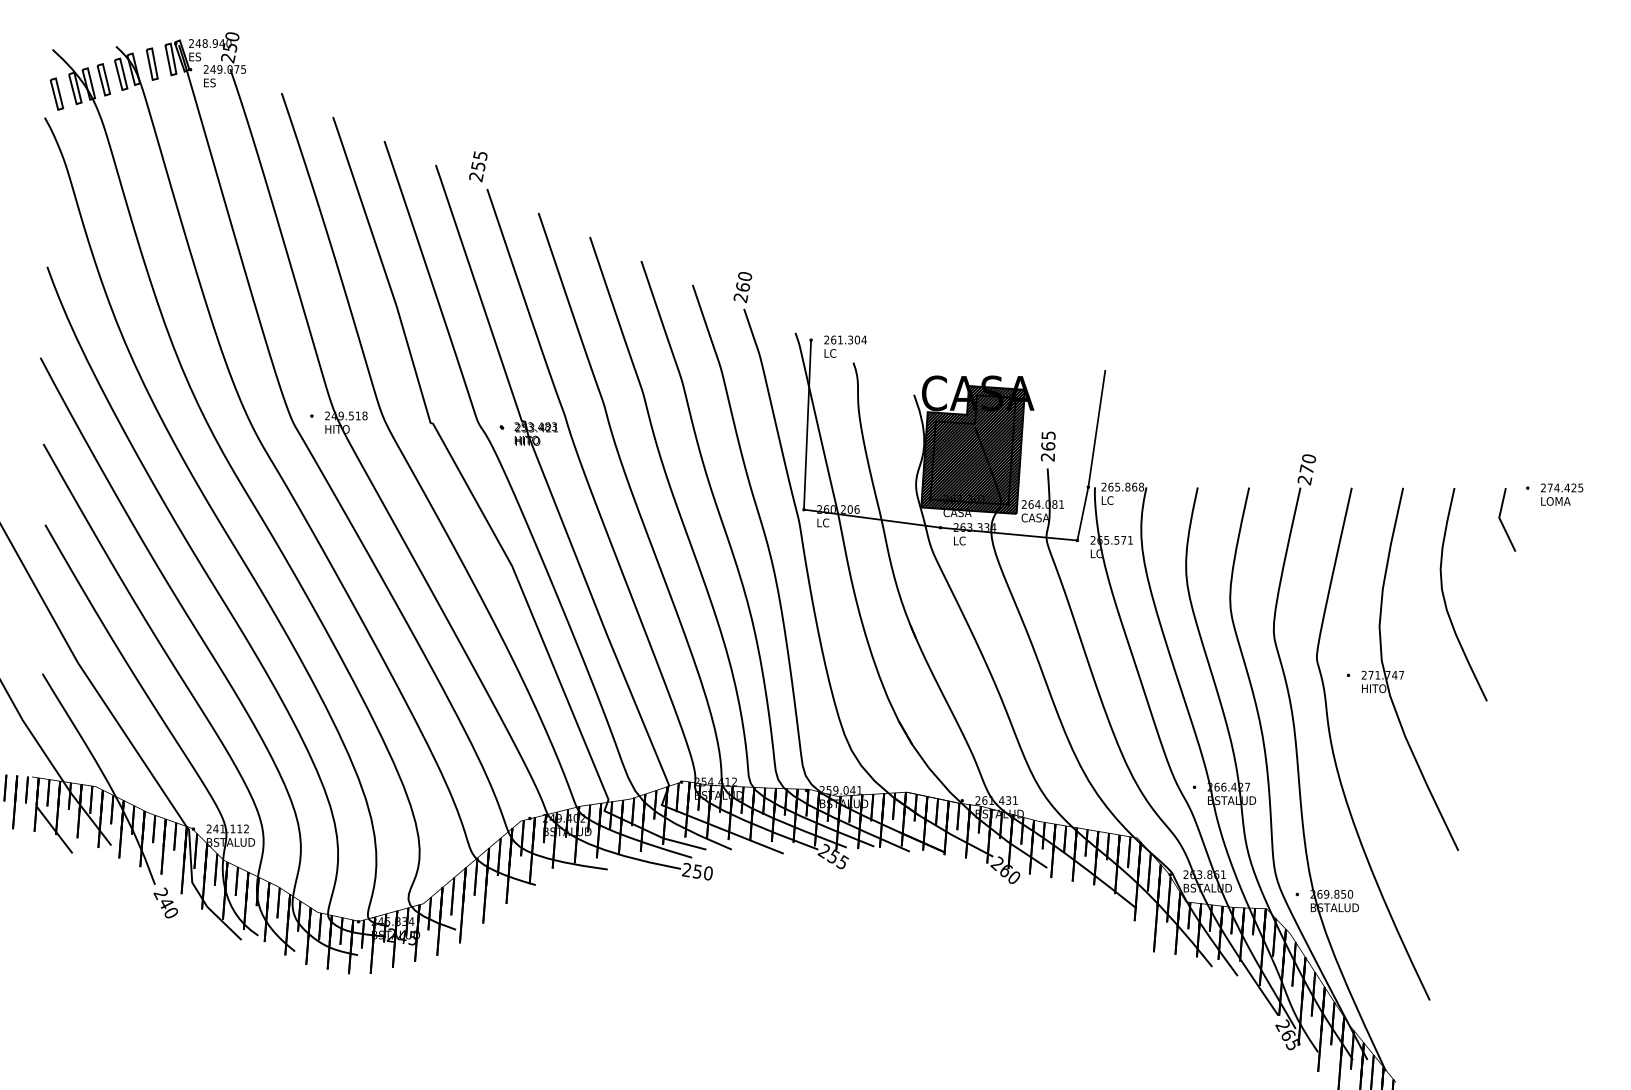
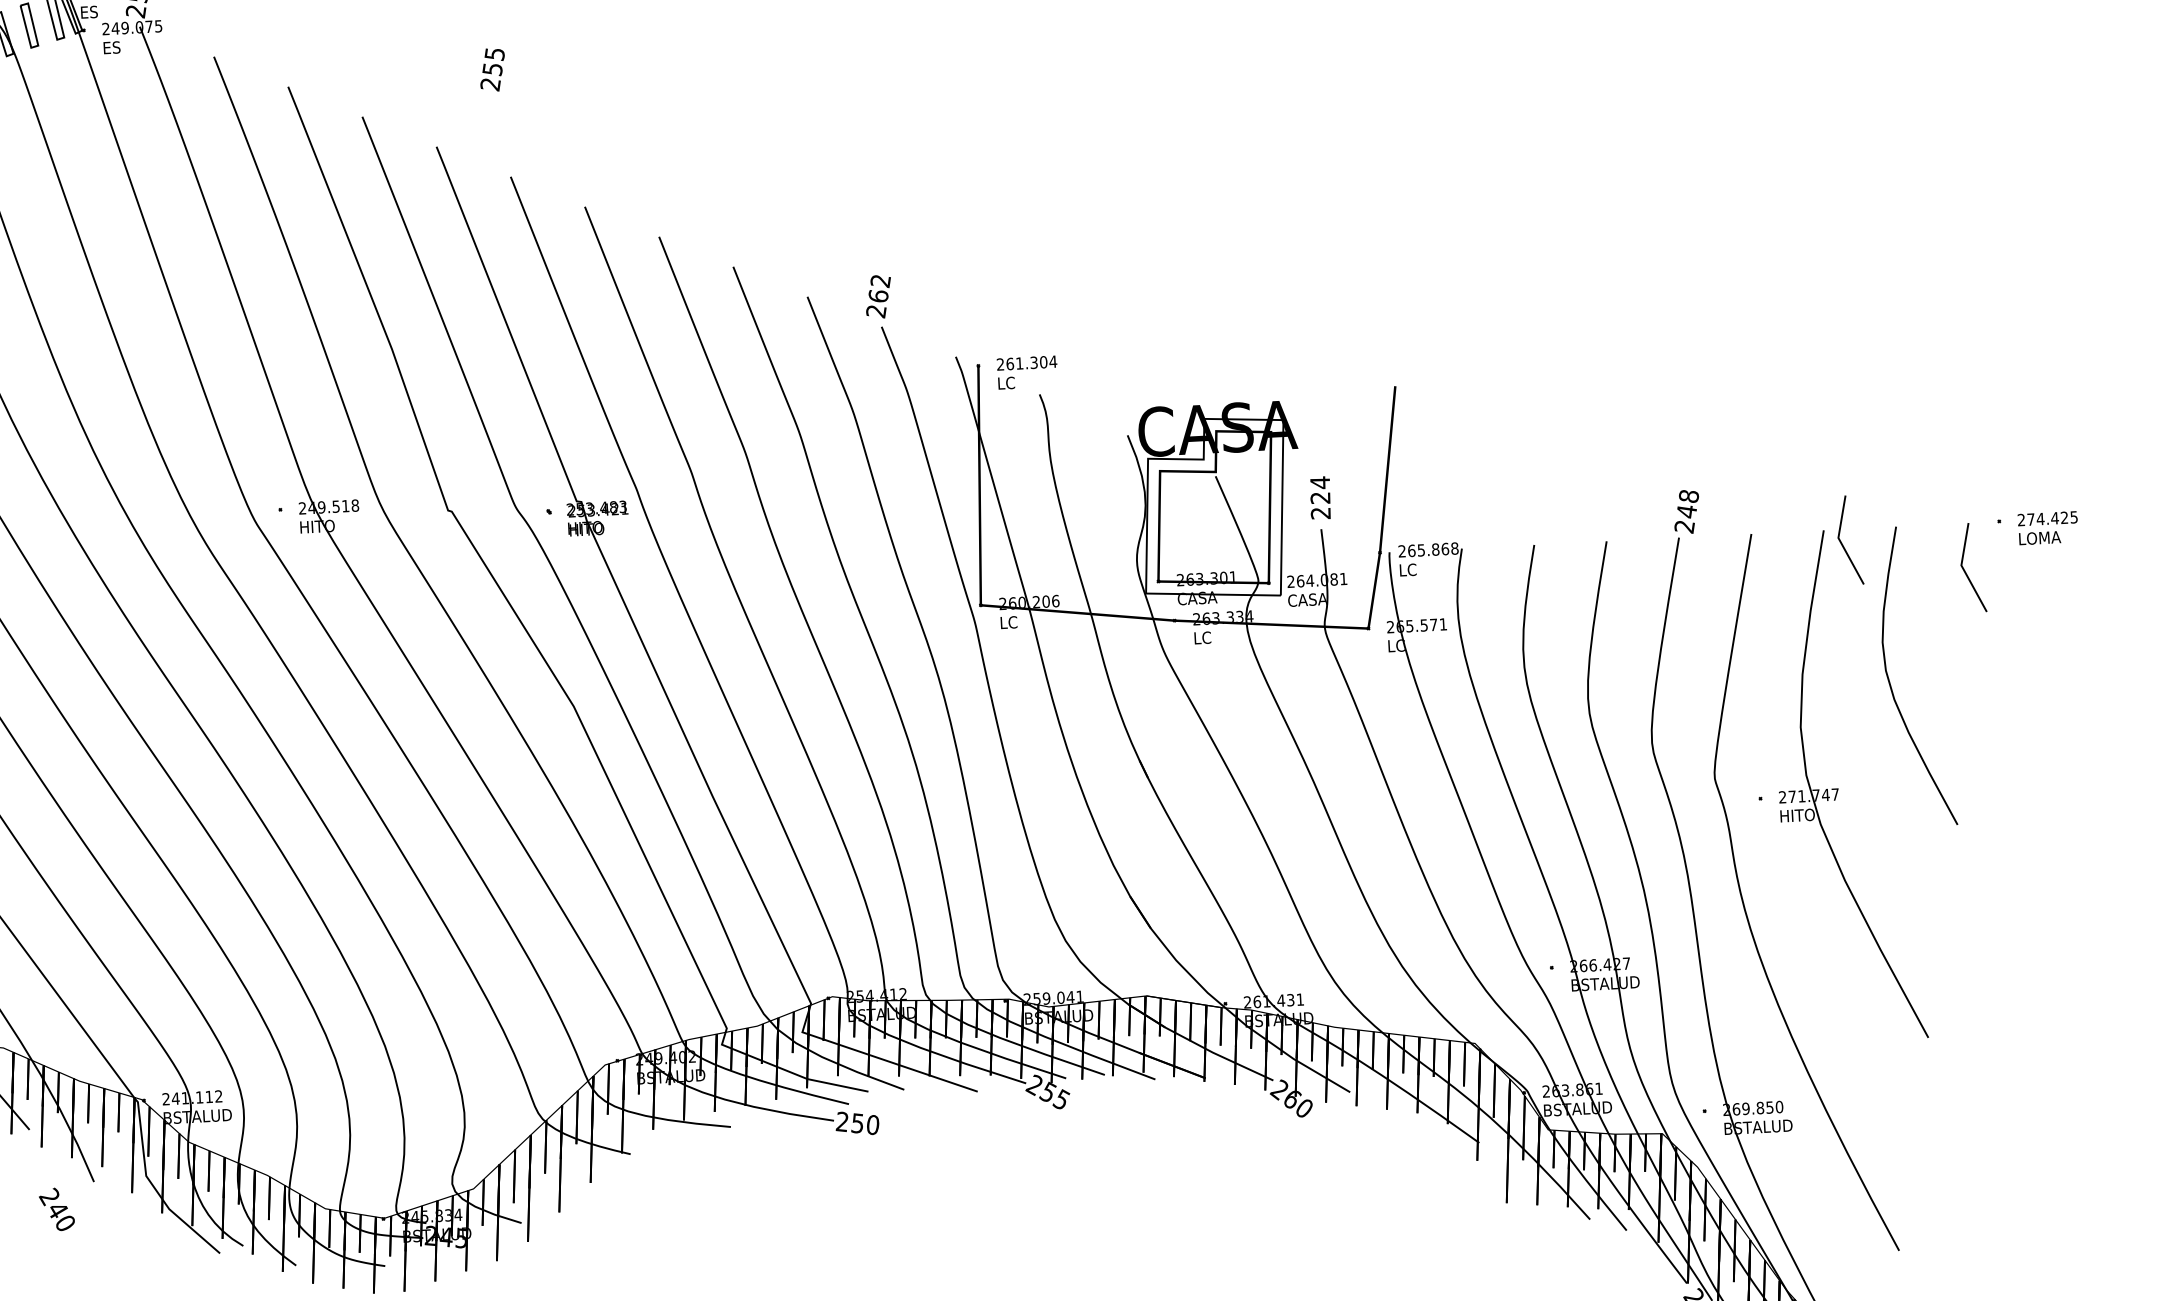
text: (478, 166) -> (492, 69), moved
text: (744, 276) -> (879, 281), 260 -> 262
text: (1048, 440) -> (1320, 489), 265 -> 224
hatch: (972, 449) -> (1213, 508), removed
text: (1307, 464) -> (1687, 504), 270 -> 248
line: (1416, 497) -> (1843, 542), added
text: (165, 902) -> (56, 1208), moved

